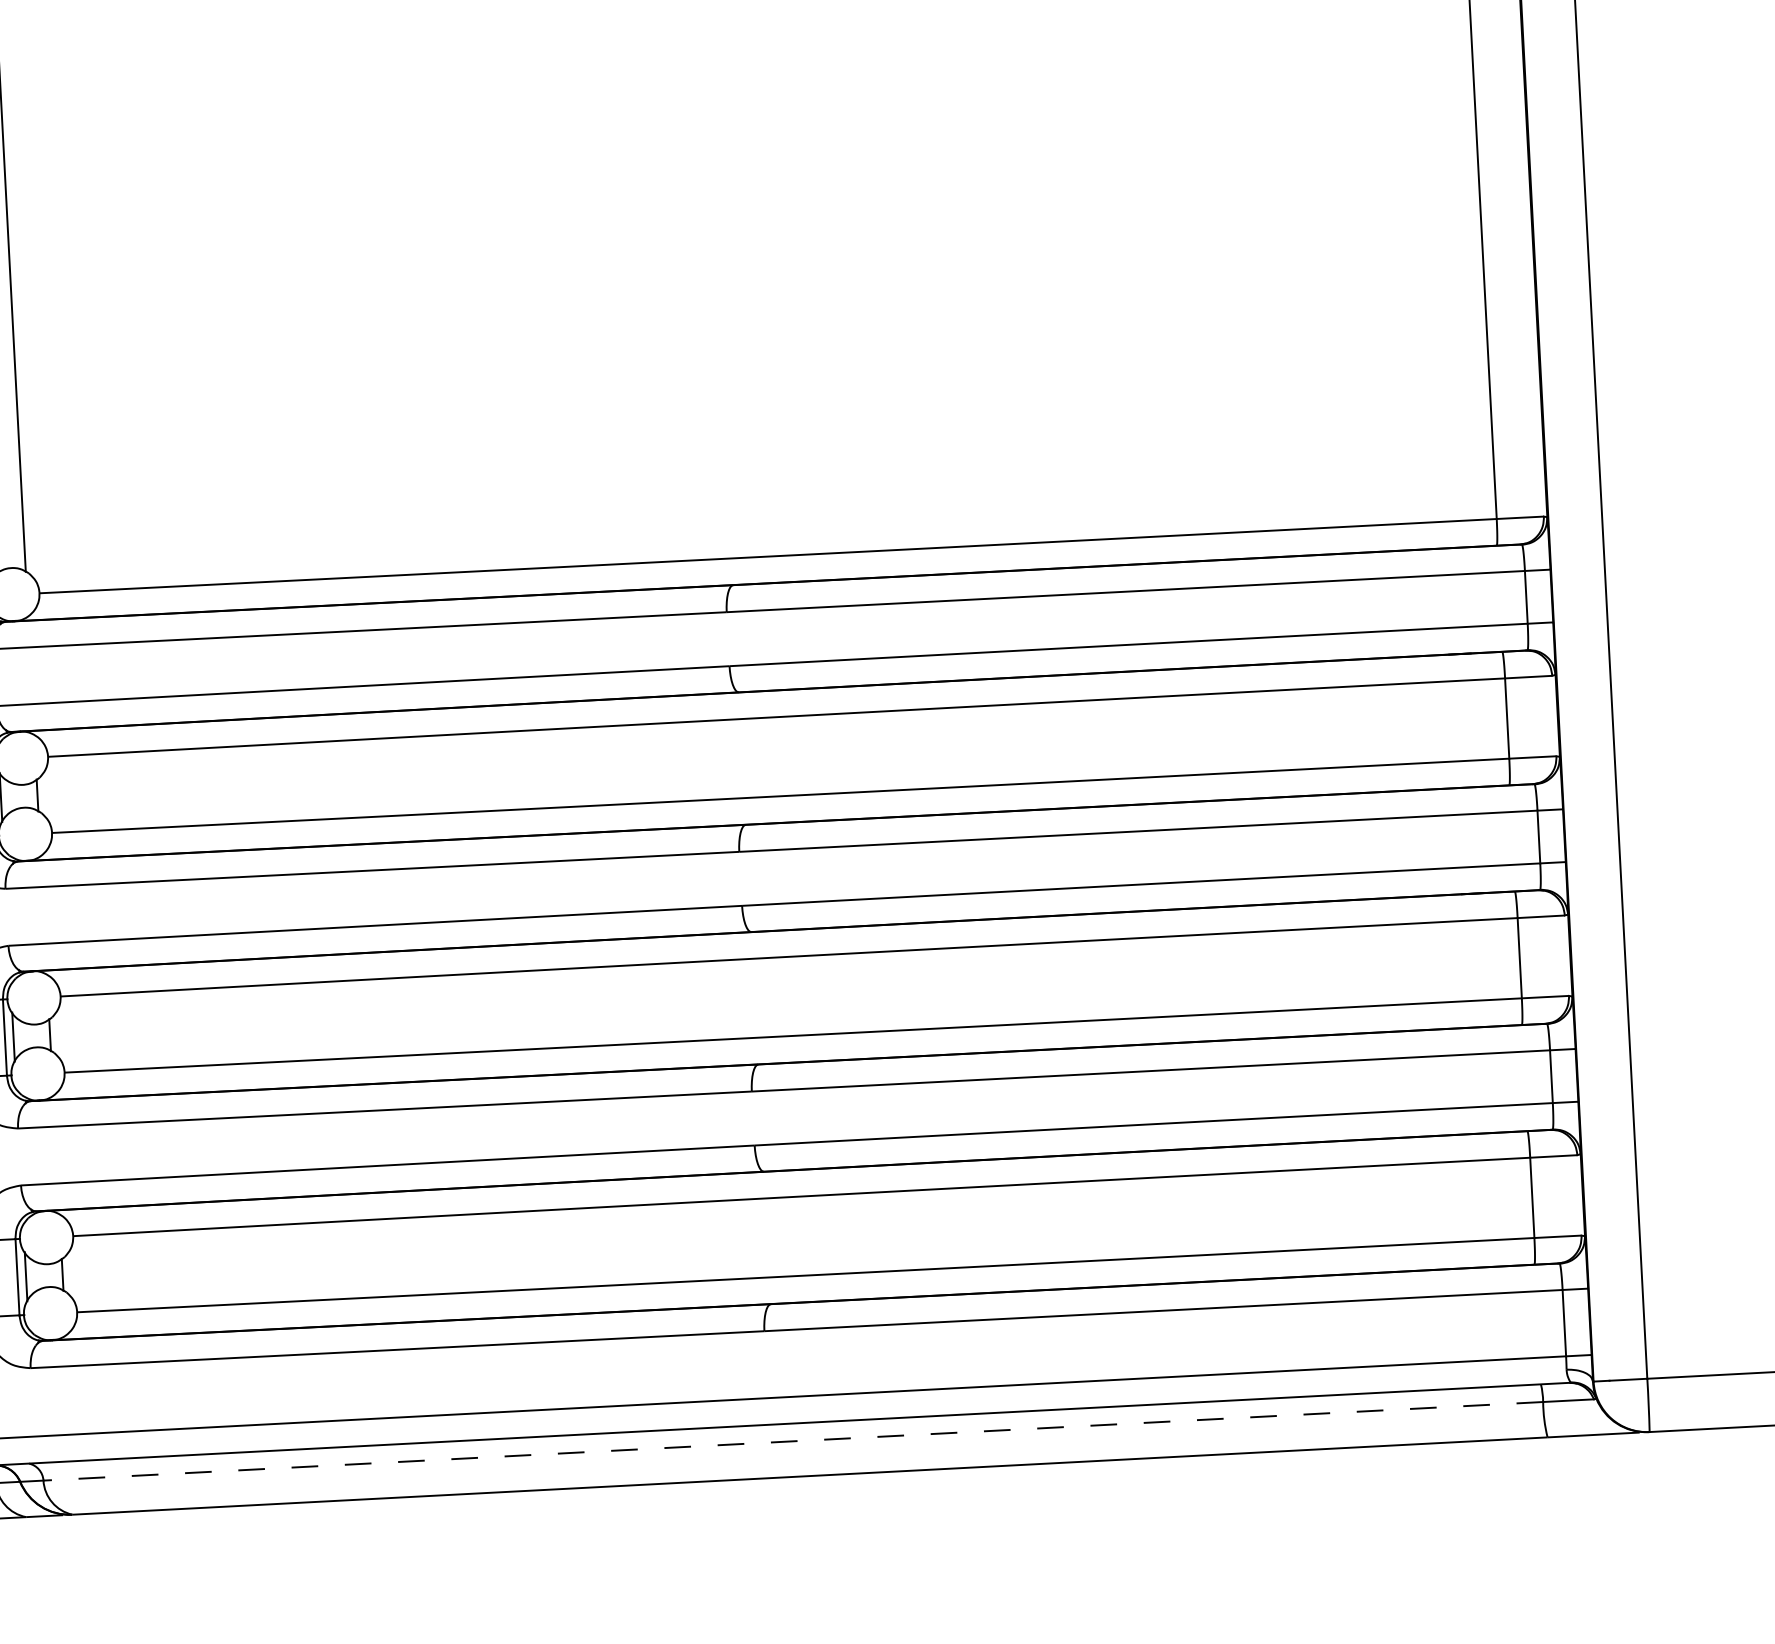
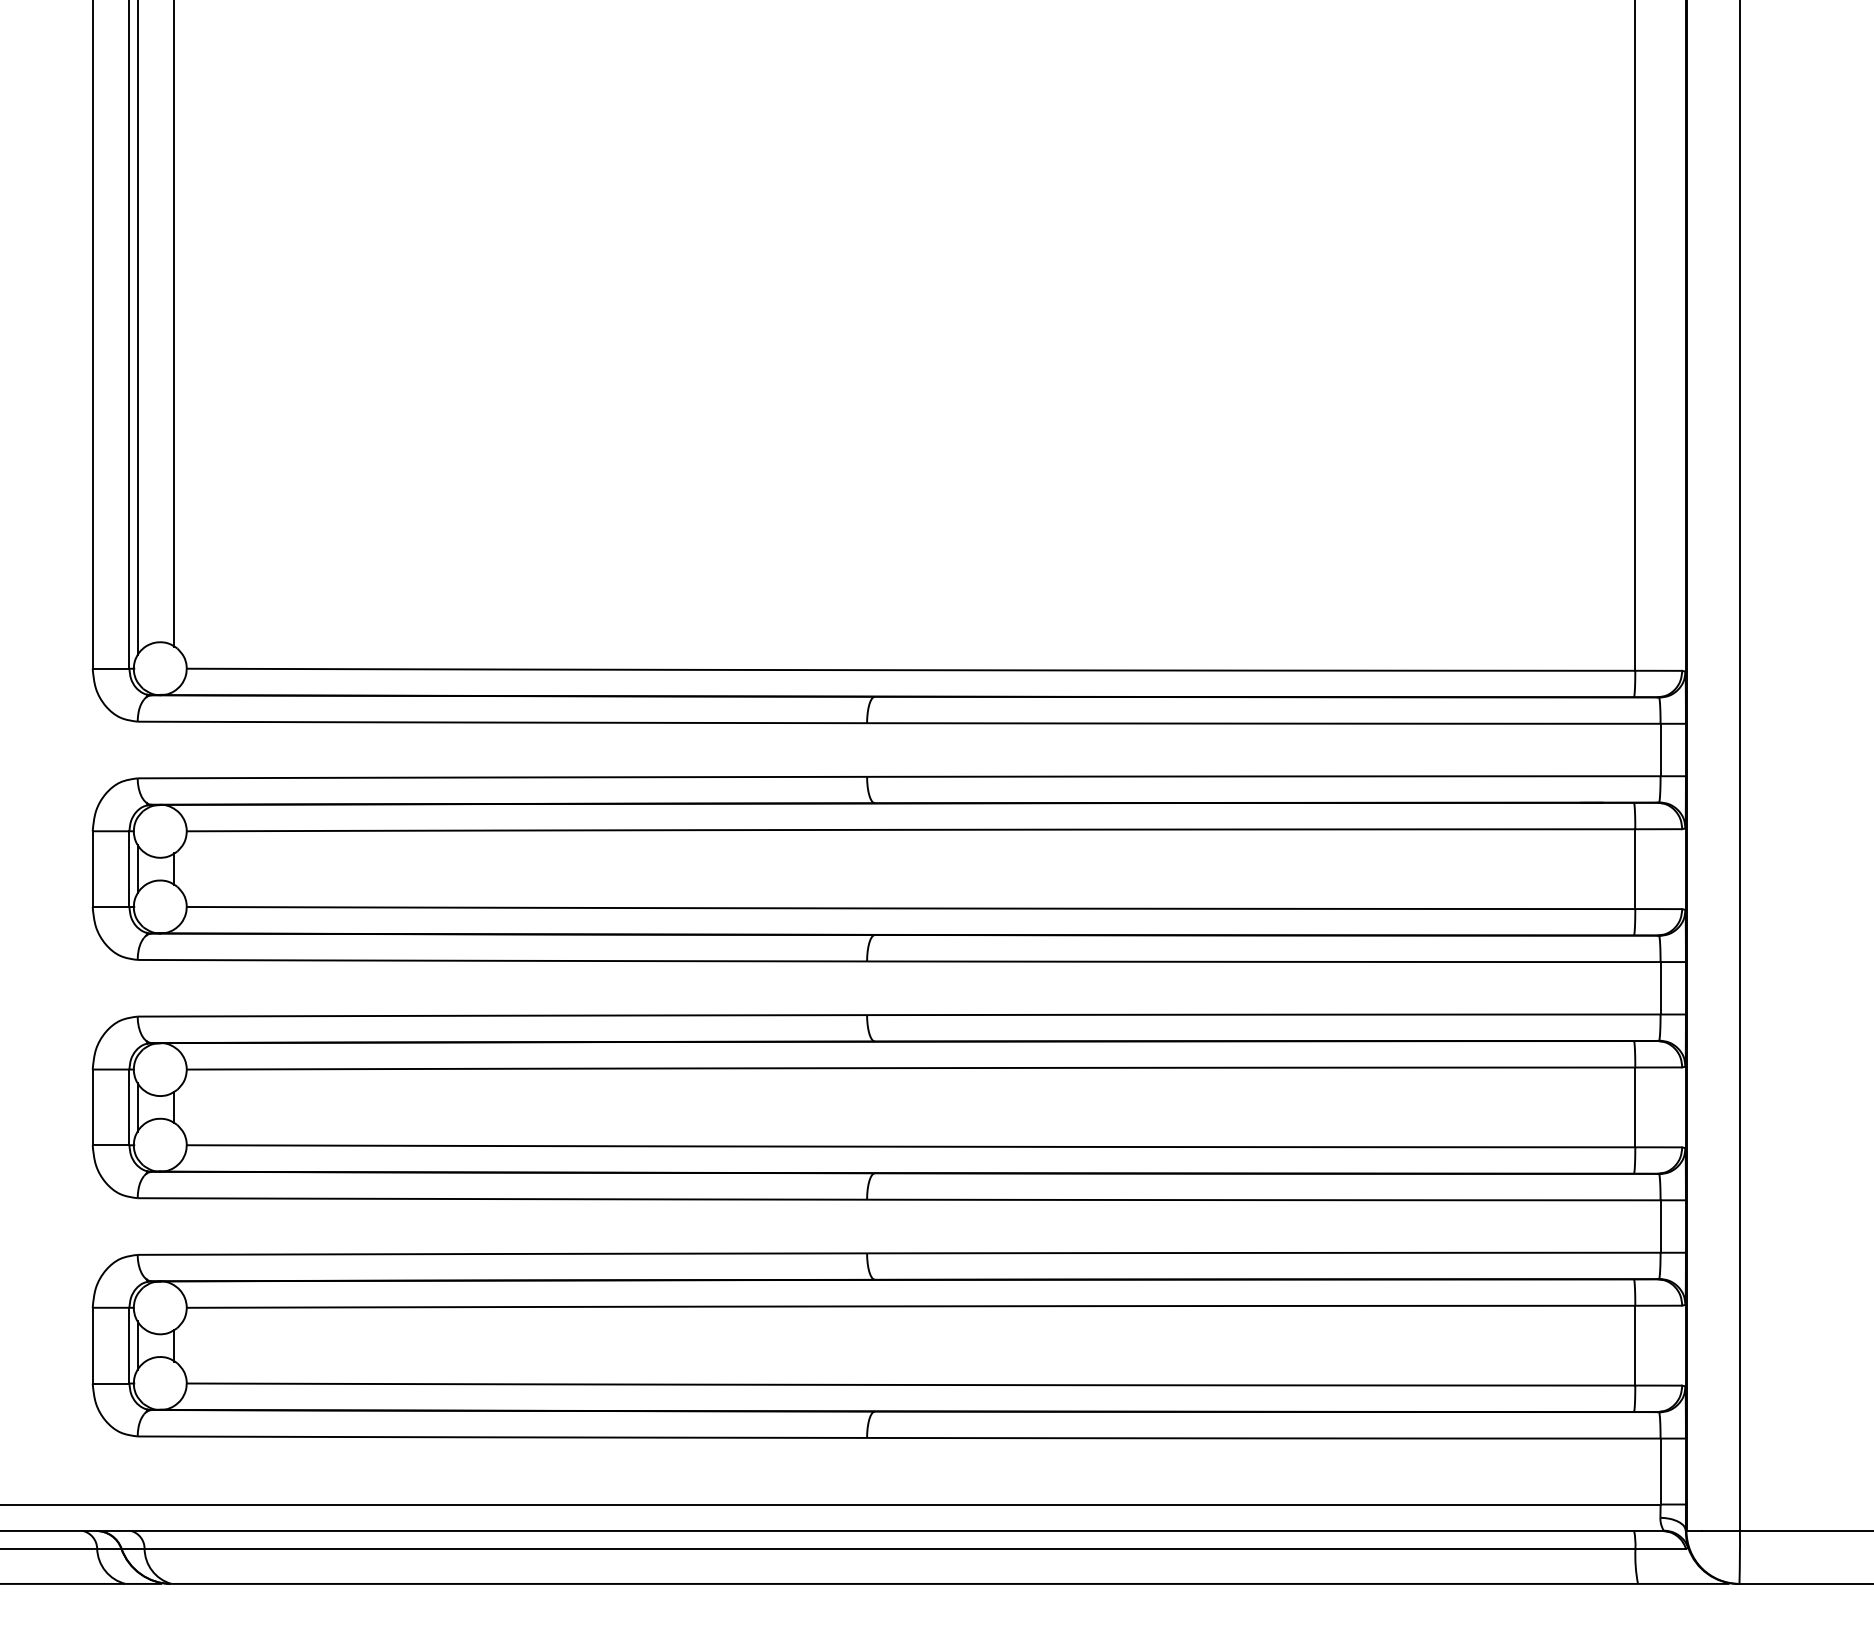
line: (792, 1441) -> (889, 1548), dashed -> solid

